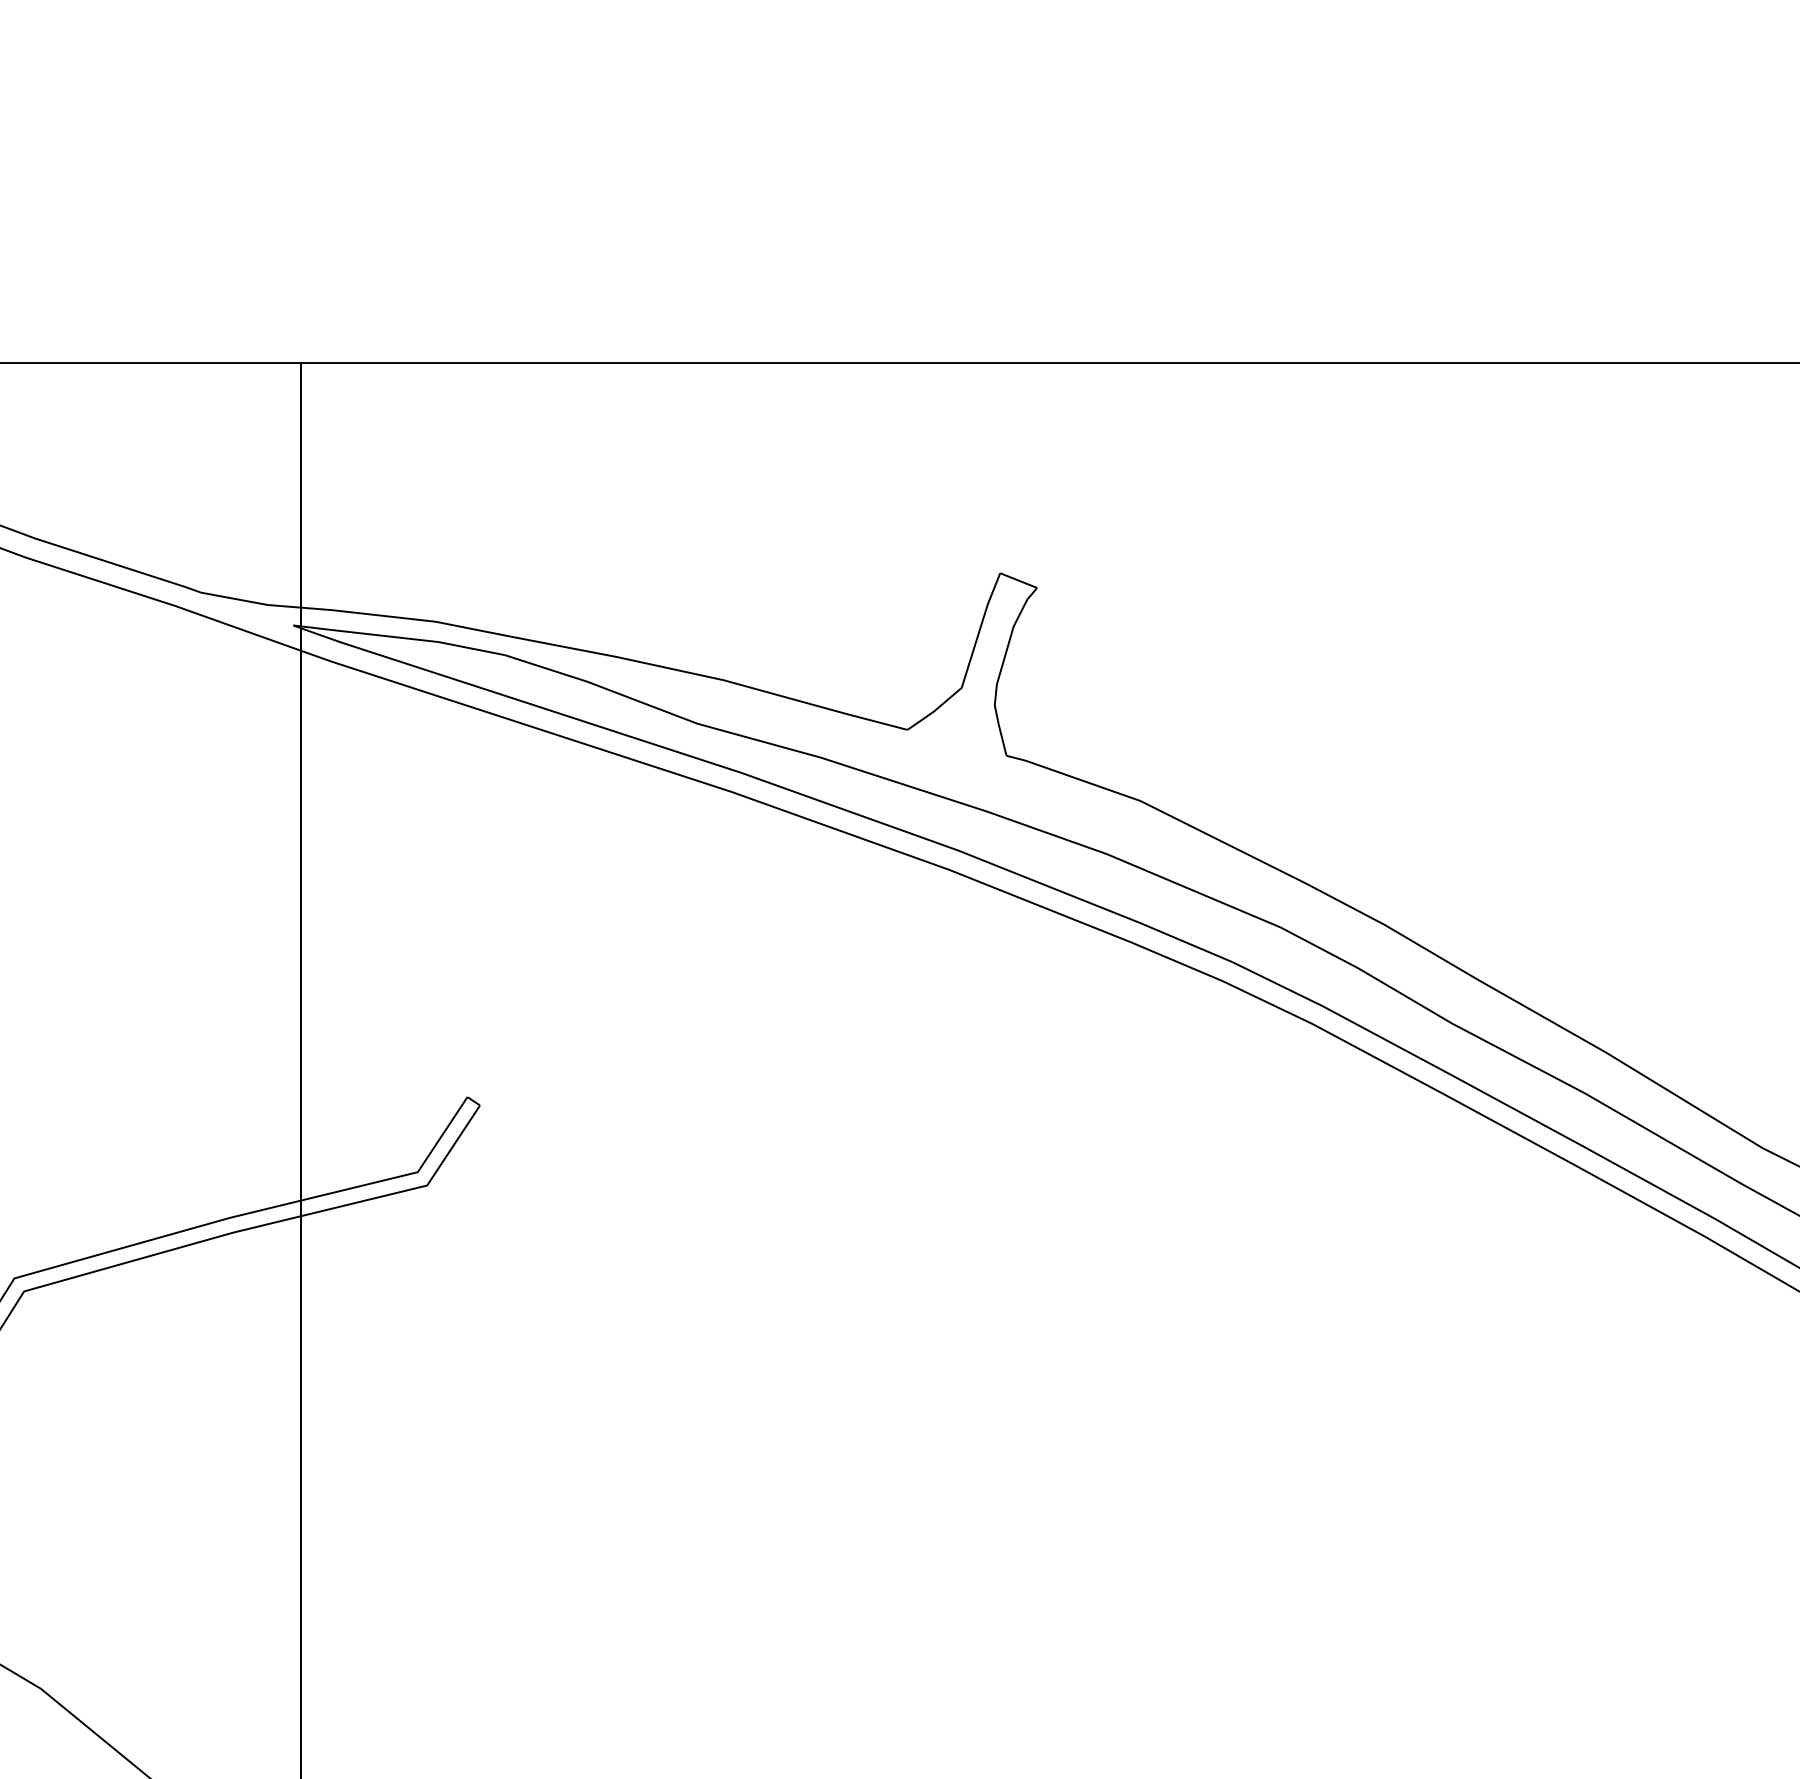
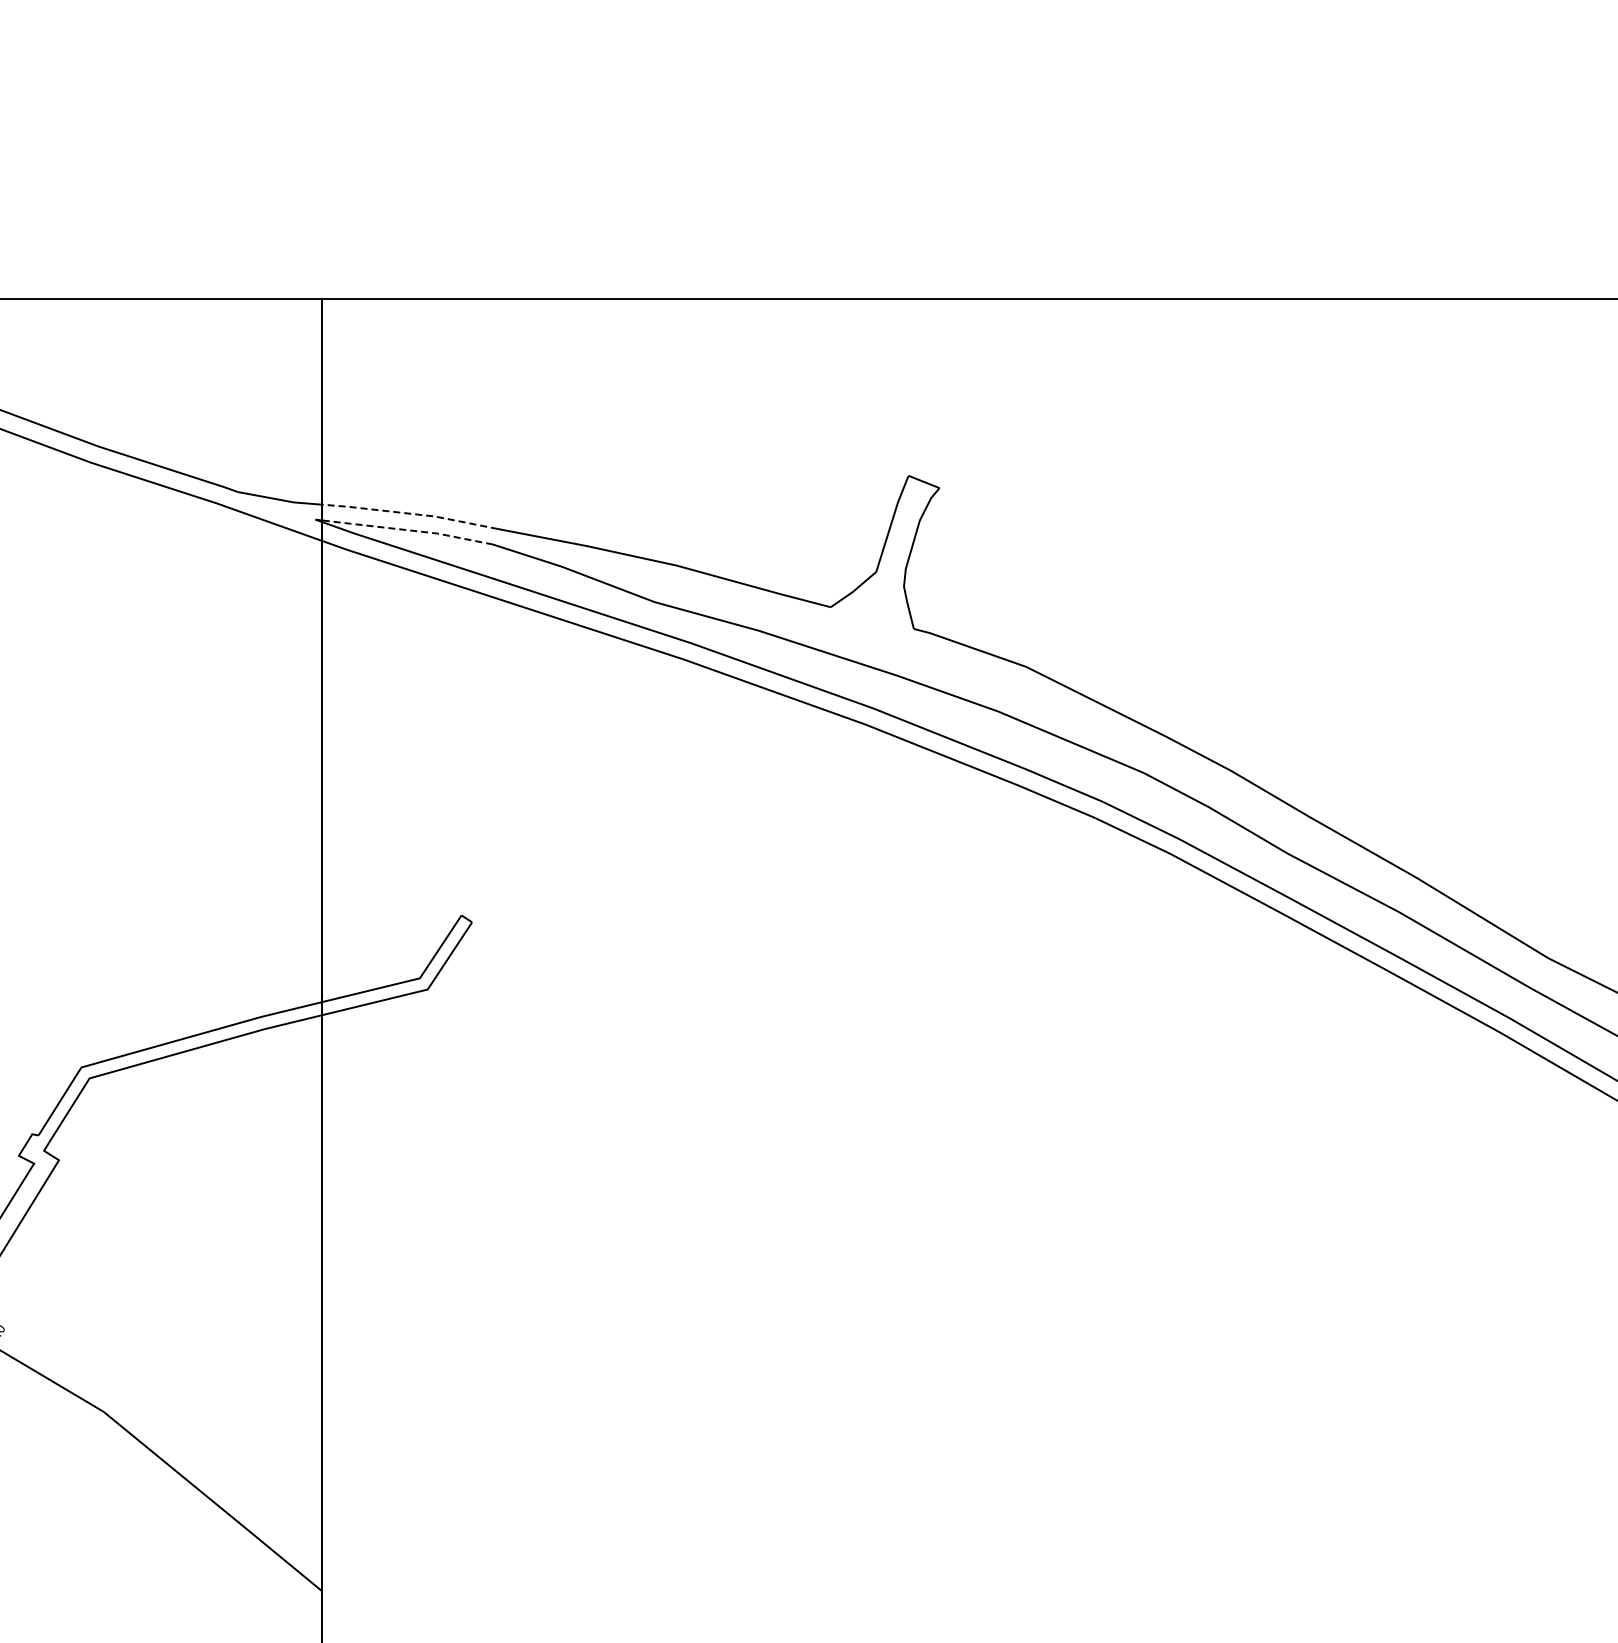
line: (406, 618) -> (410, 513), solid -> dashed
line: (403, 638) -> (407, 530), solid -> dashed

